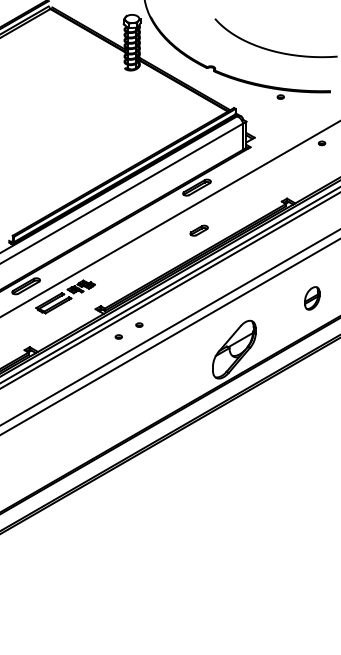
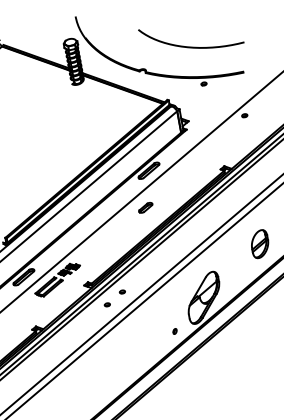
part: (198, 230) -> (145, 207), moved
part: (312, 298) -> (260, 244), size x1.43
part: (192, 382) -> (174, 331), added

